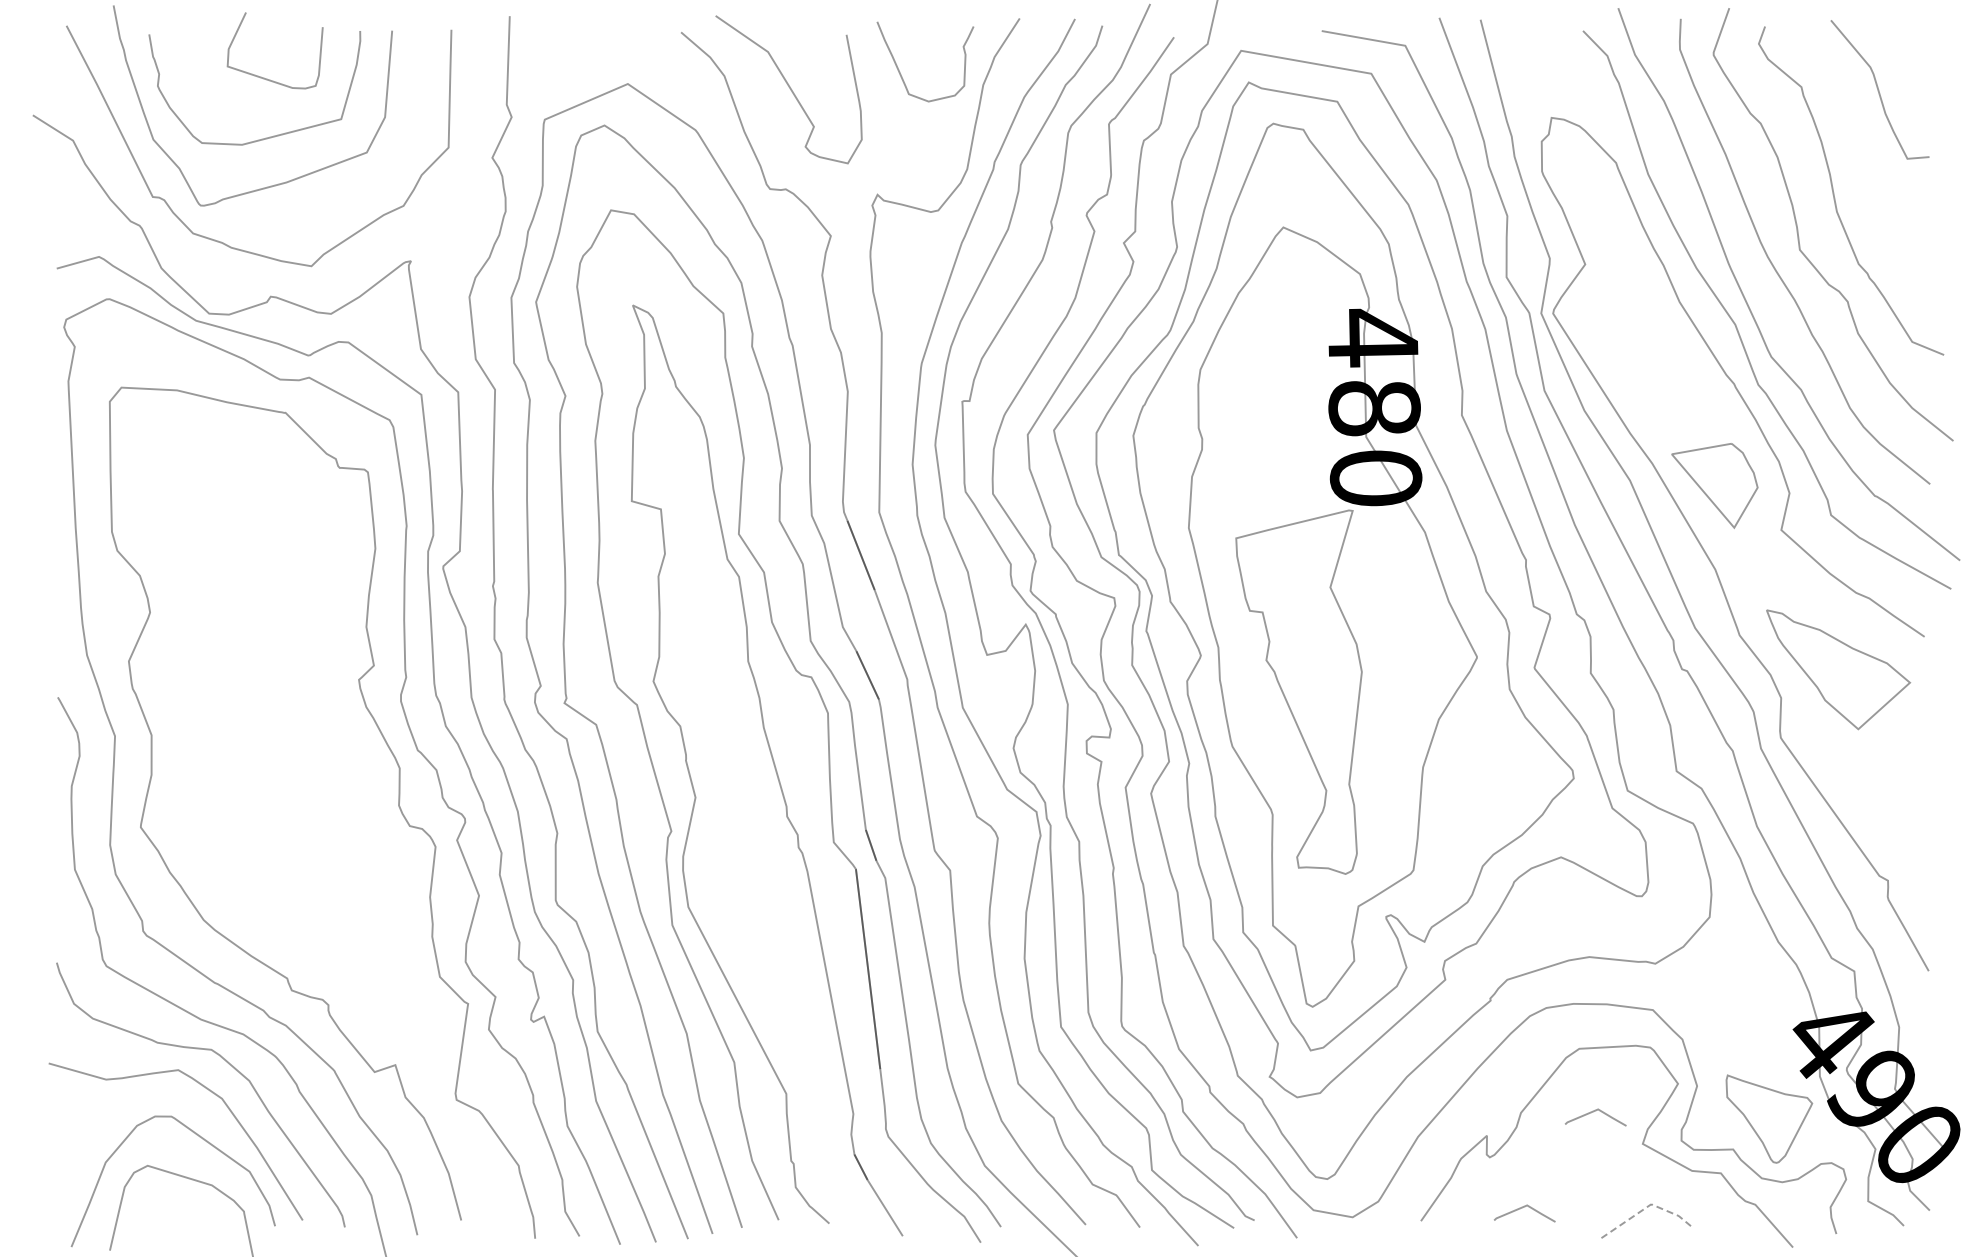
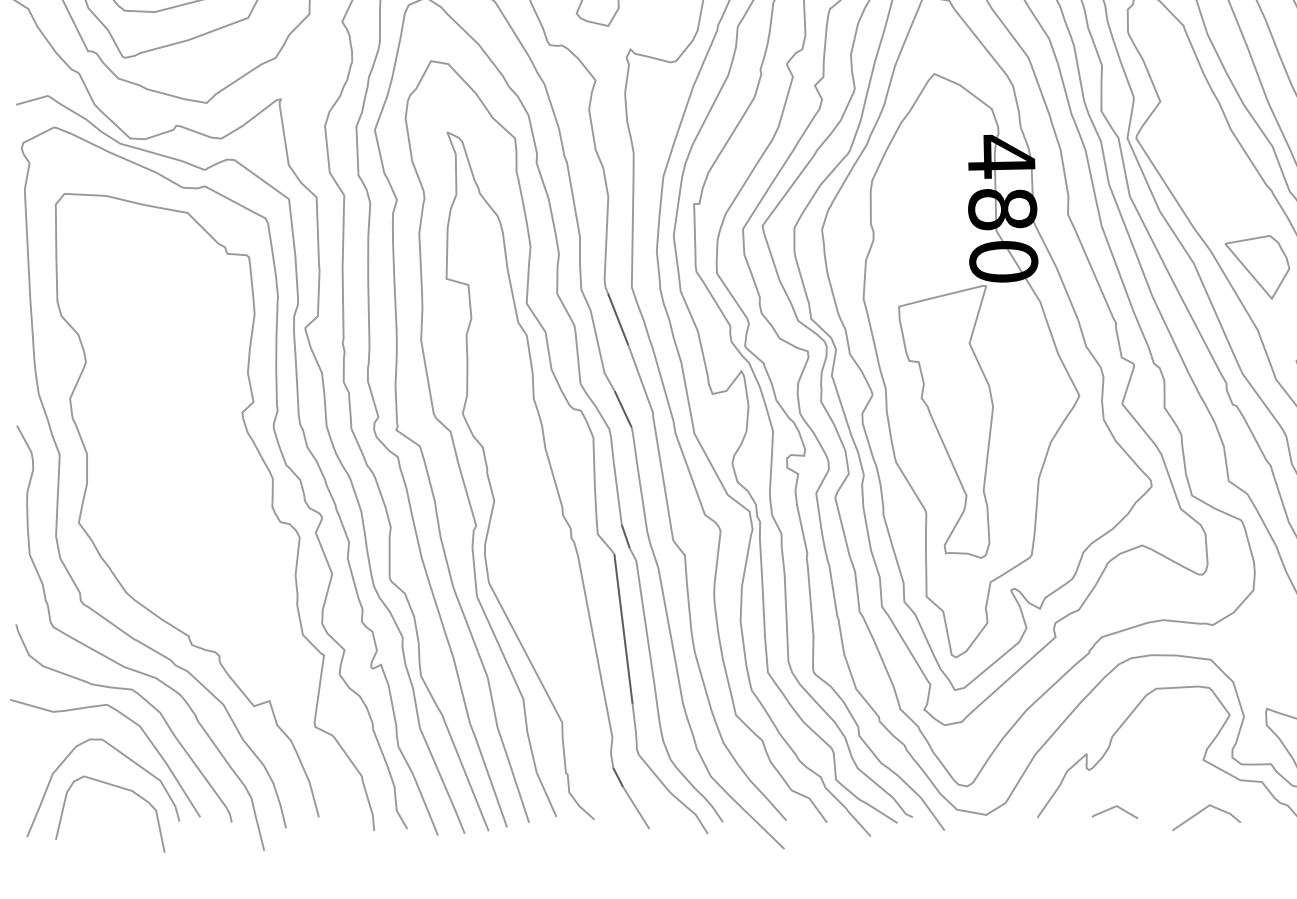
line: (1593, 1112) -> (1166, 736), removed
line: (1647, 1207) -> (1206, 807), dashed -> solid

